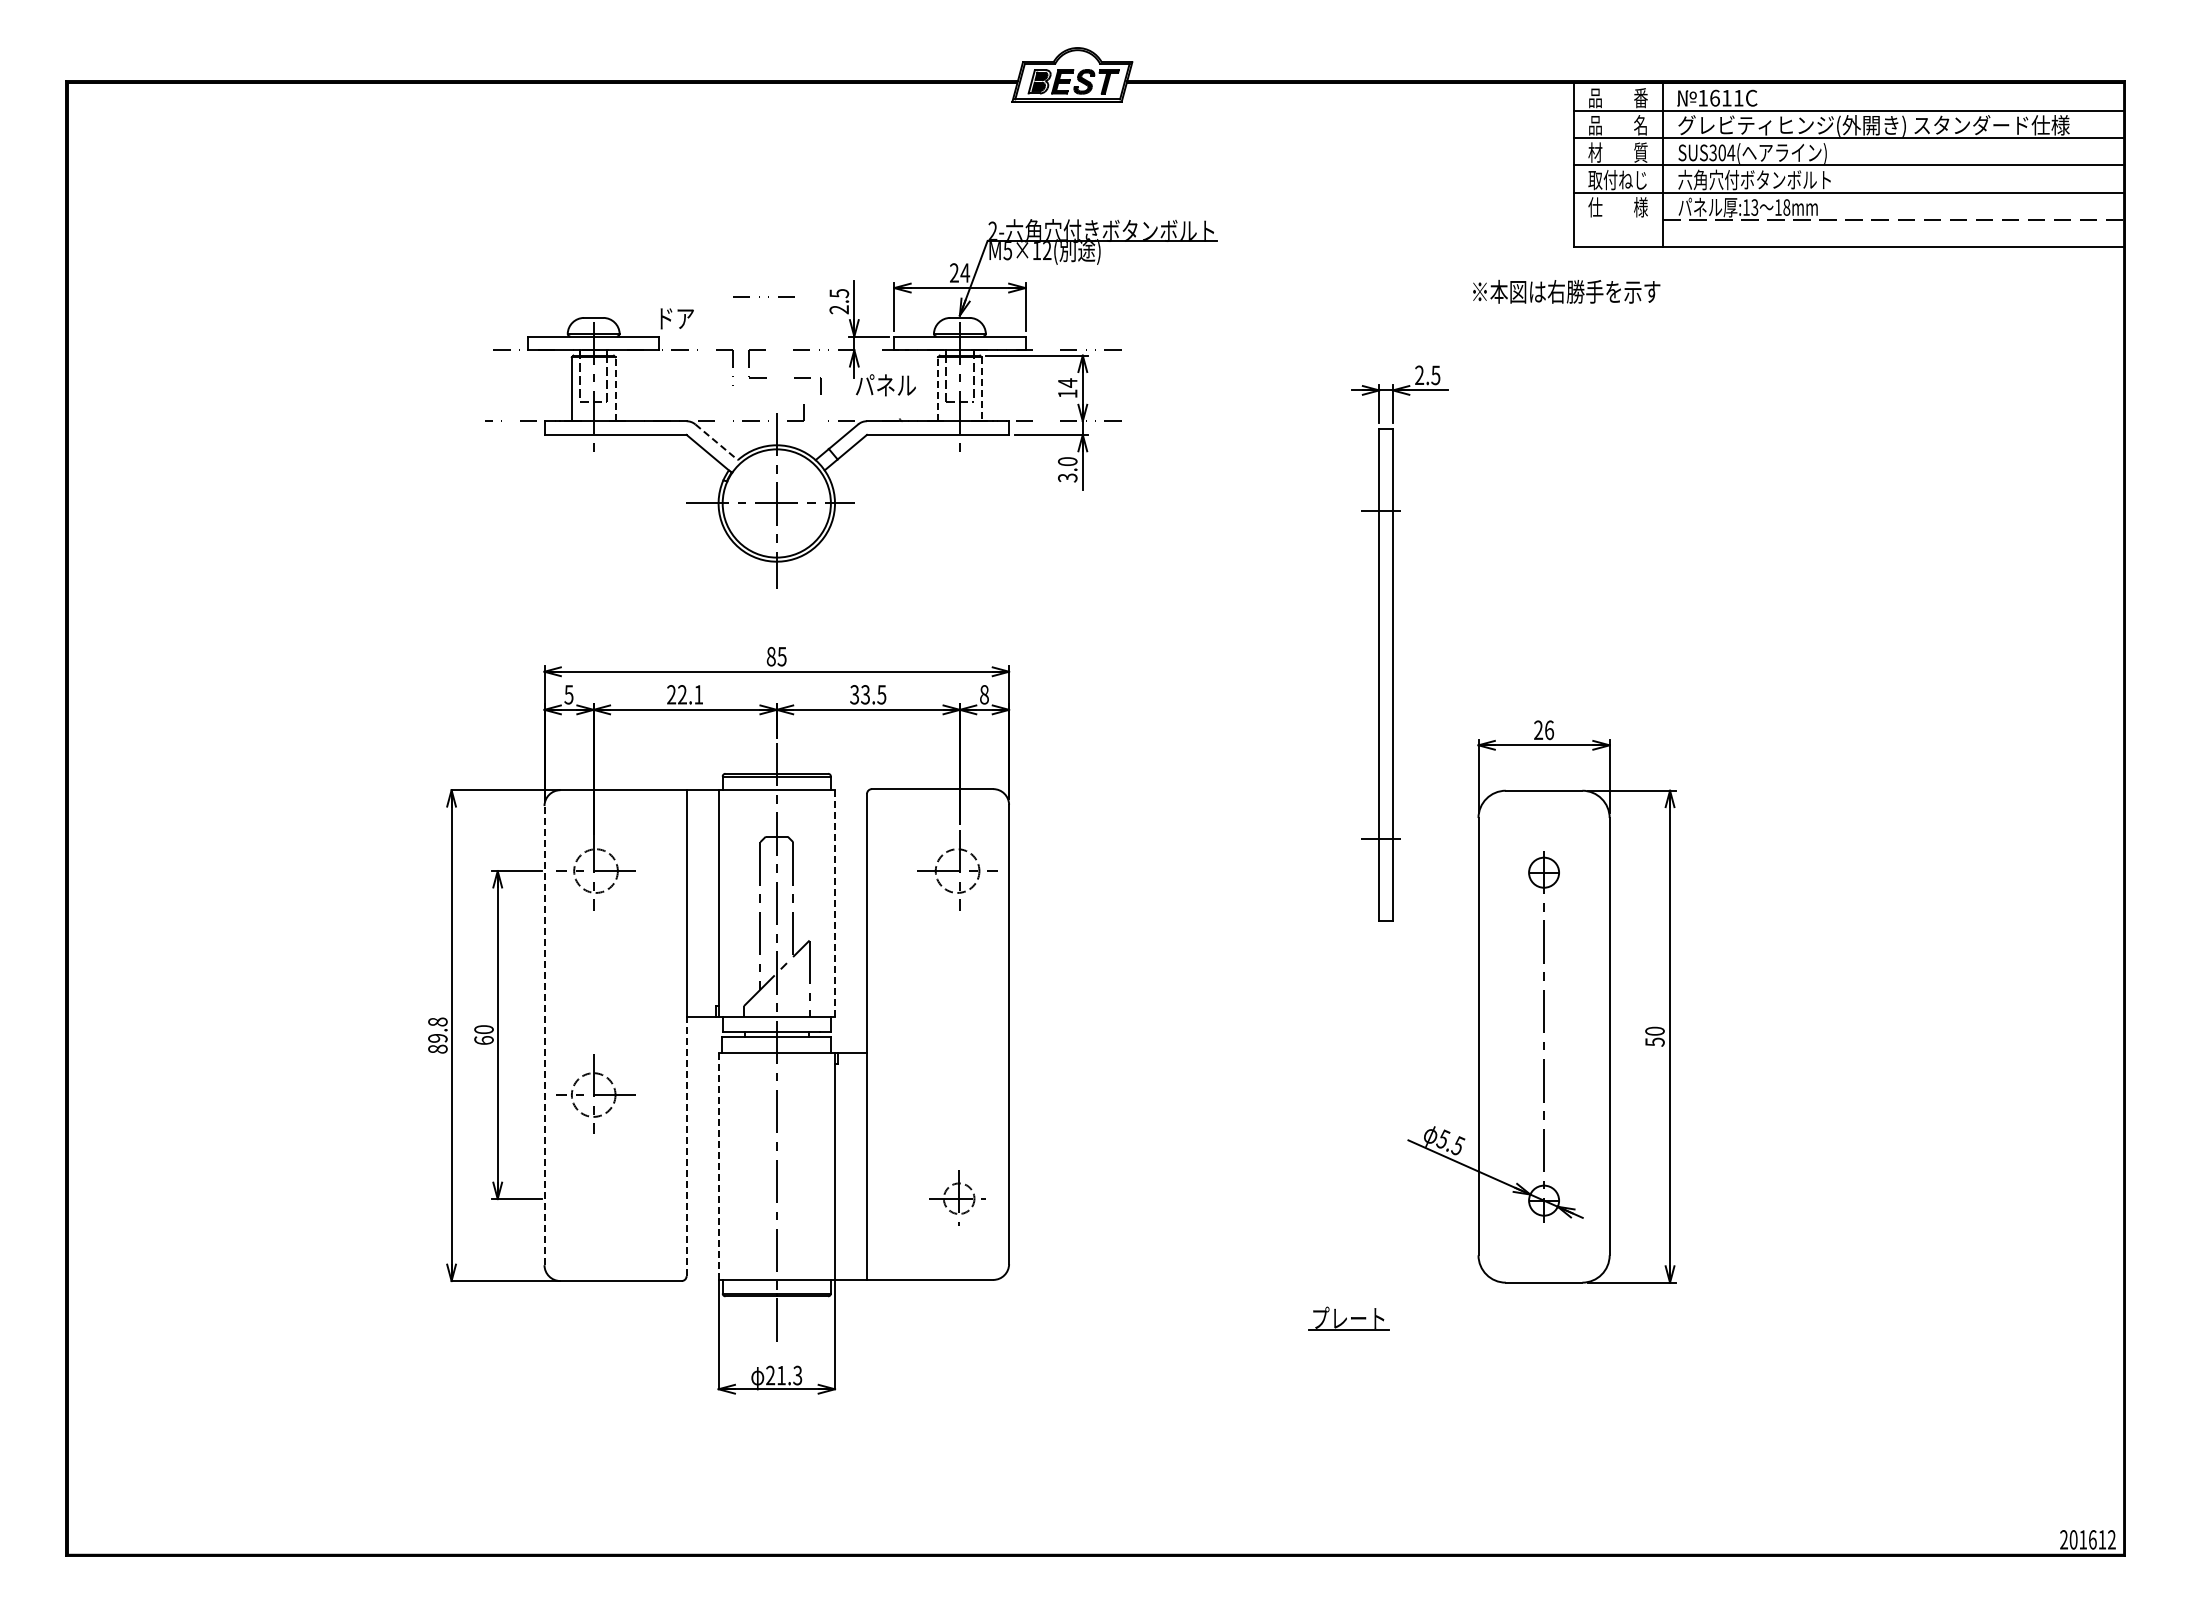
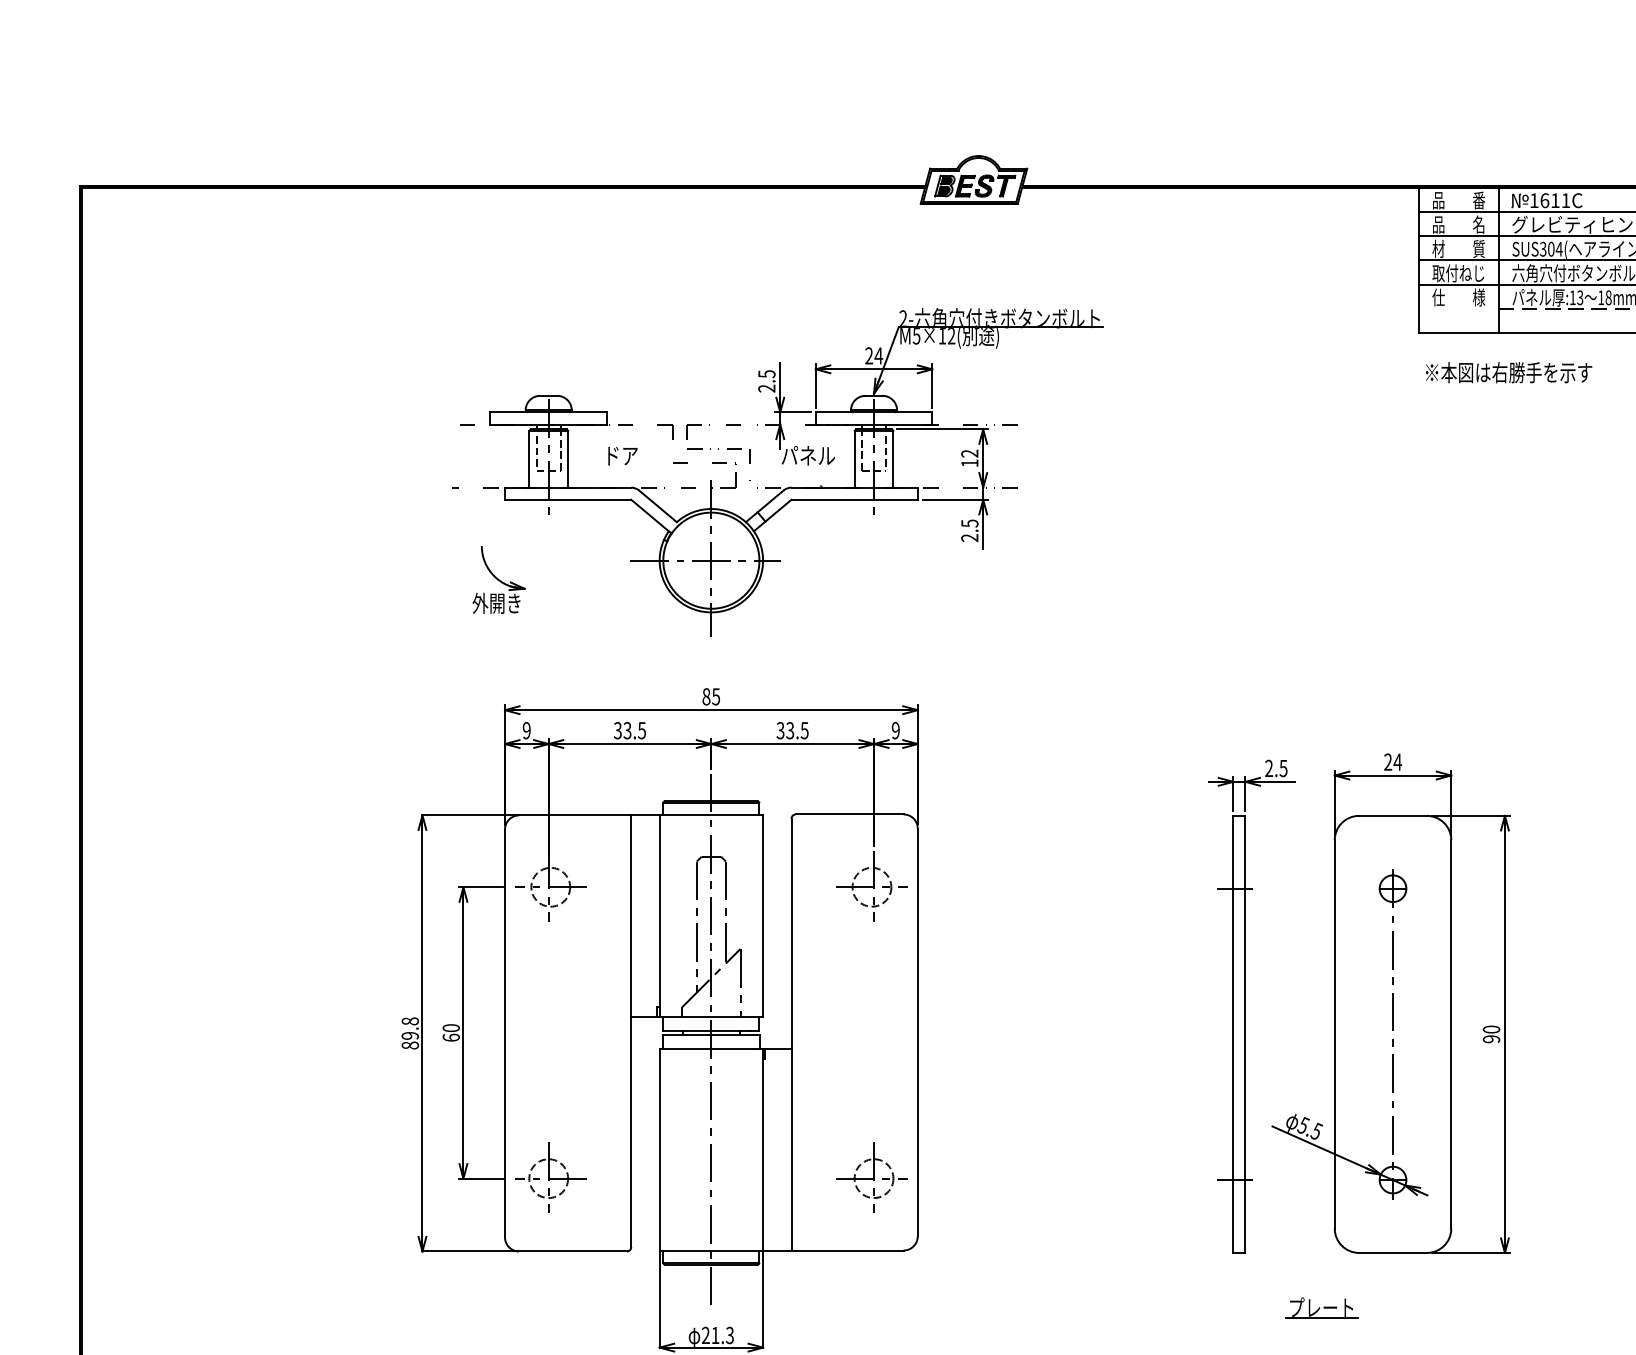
text: (1566, 291) -> (1508, 372), moved
line: (759, 296) -> (696, 462), moved
text: (676, 318) -> (622, 455), moved
text: (1067, 382) -> (969, 453), 14 -> 12
line: (615, 389) -> (568, 459), dashed -> solid
line: (938, 389) -> (855, 459), dashed -> solid
line: (981, 389) -> (893, 459), dashed -> solid
line: (716, 442) -> (657, 506), dashed -> solid
text: (1067, 469) -> (969, 530), 3.0 -> 2.5
part: (537, 525) -> (498, 580), added
part: (1399, 643) -> (1251, 1006), moved
text: (568, 694) -> (526, 730), 5 -> 9
text: (685, 694) -> (630, 730), 22.1 -> 33.5
text: (984, 694) -> (895, 730), 8 -> 9
text: (1549, 730) -> (1397, 762), 26 -> 24
line: (835, 903) -> (763, 916), dashed -> solid
line: (544, 1035) -> (504, 1033), dashed -> solid
text: (1654, 1041) -> (1491, 1038), 50 -> 90
part: (595, 1093) -> (550, 1177), moved
line: (686, 1146) -> (631, 1131), dashed -> solid
line: (718, 1167) -> (659, 1150), dashed -> solid
part: (957, 1197) -> (871, 1177), size x1.43
part: (1348, 1318) -> (1321, 1307), moved

